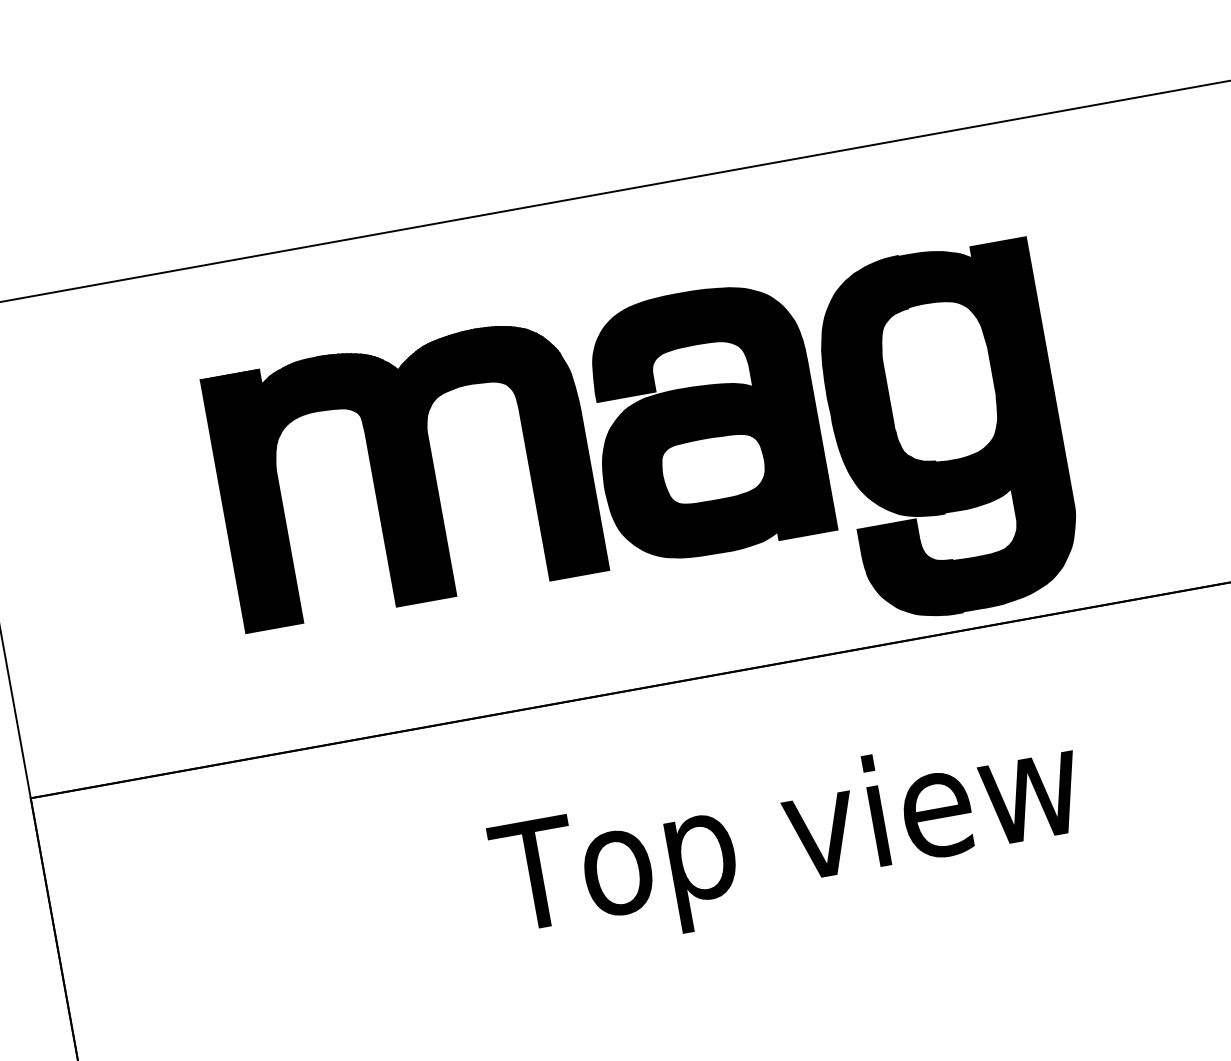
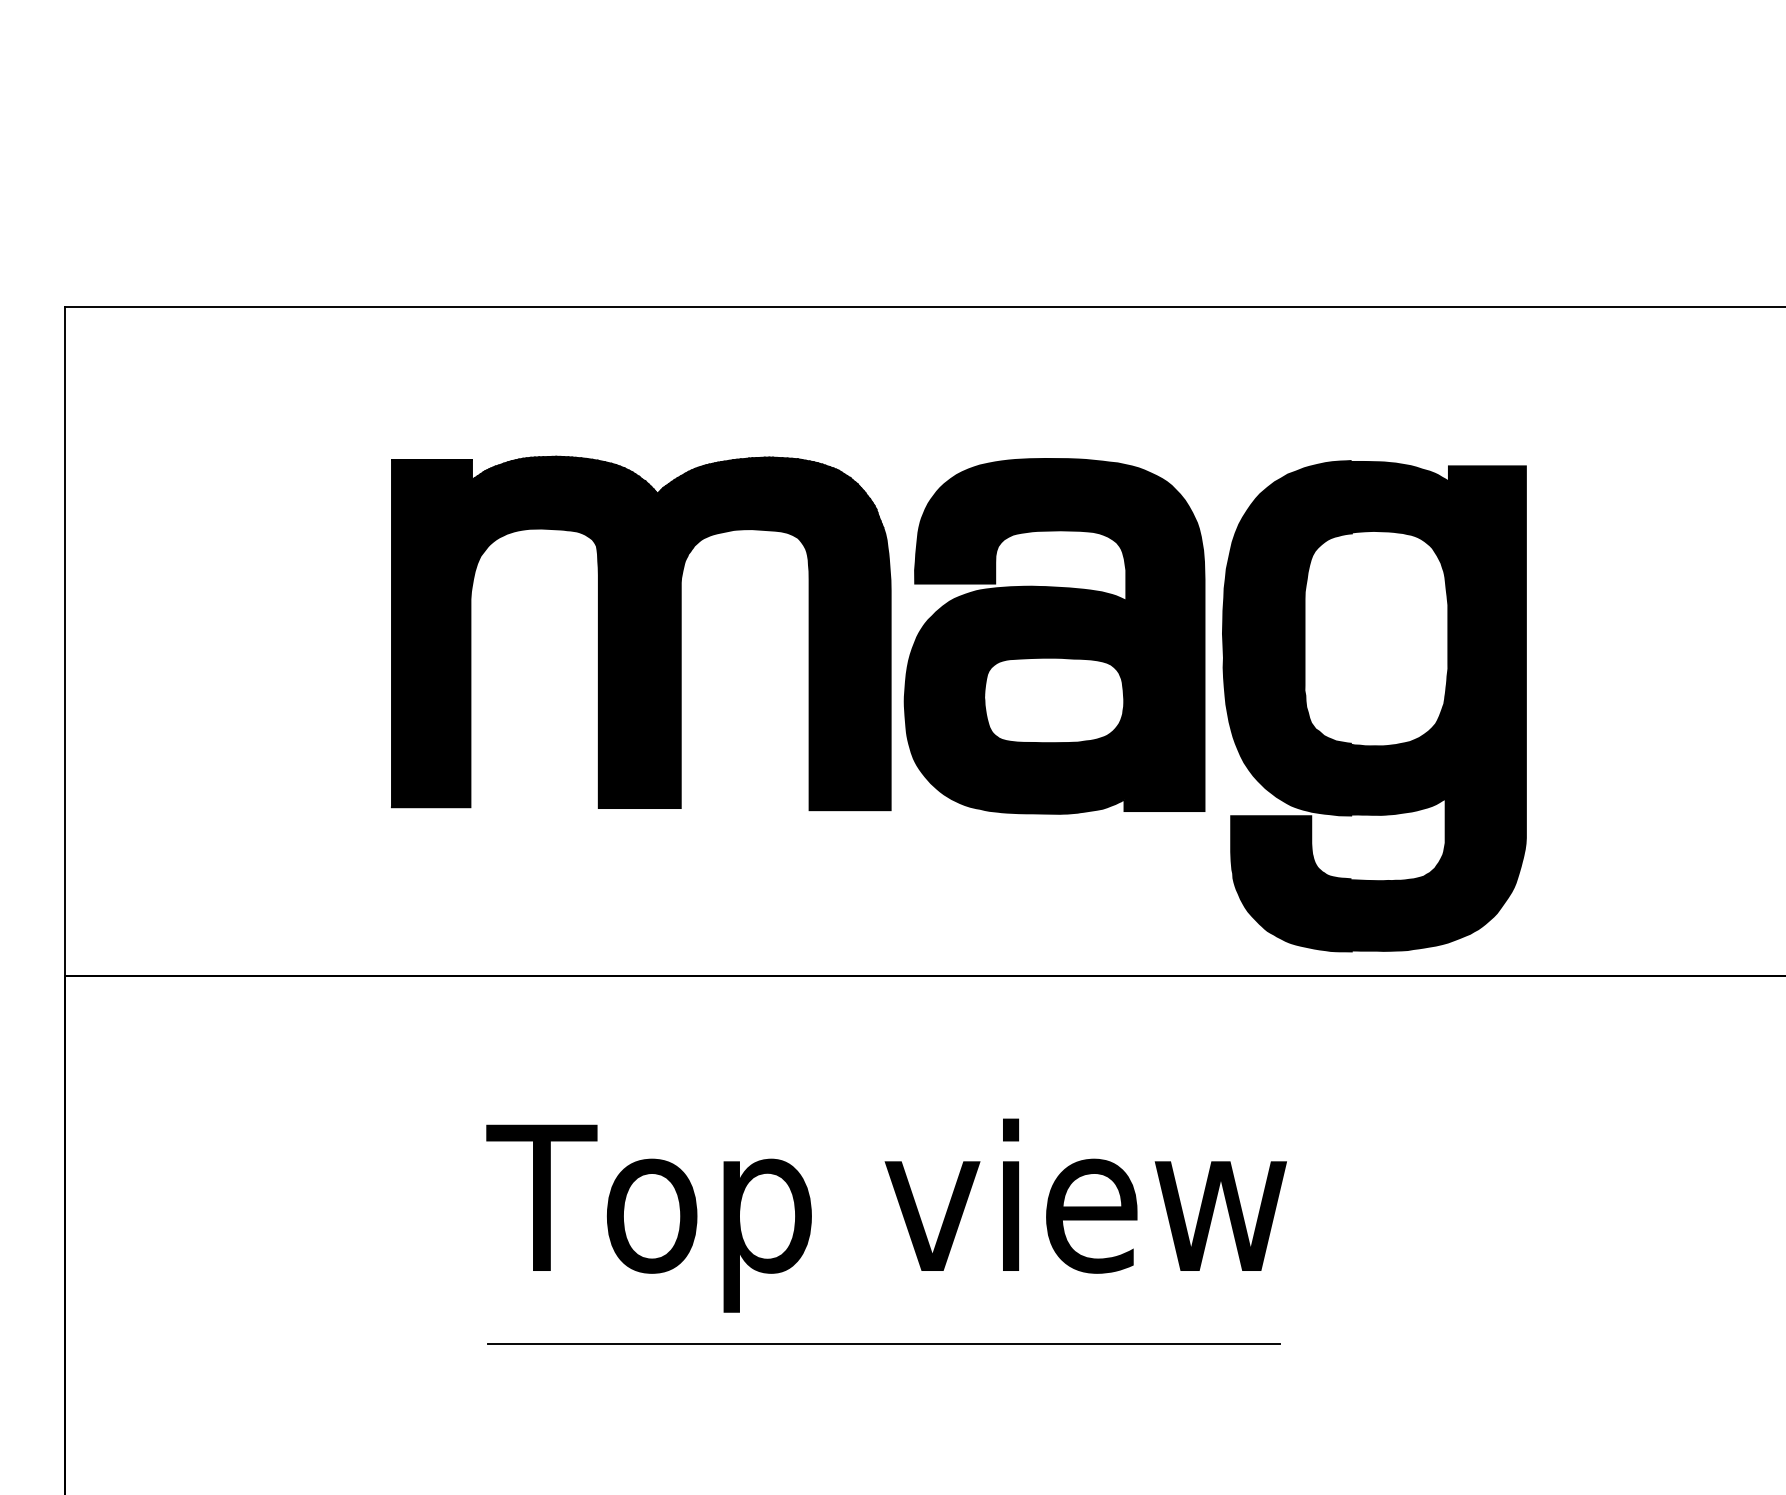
text: (788, 841) -> (886, 1215), moved
line: (673, 958) -> (883, 1343), added

